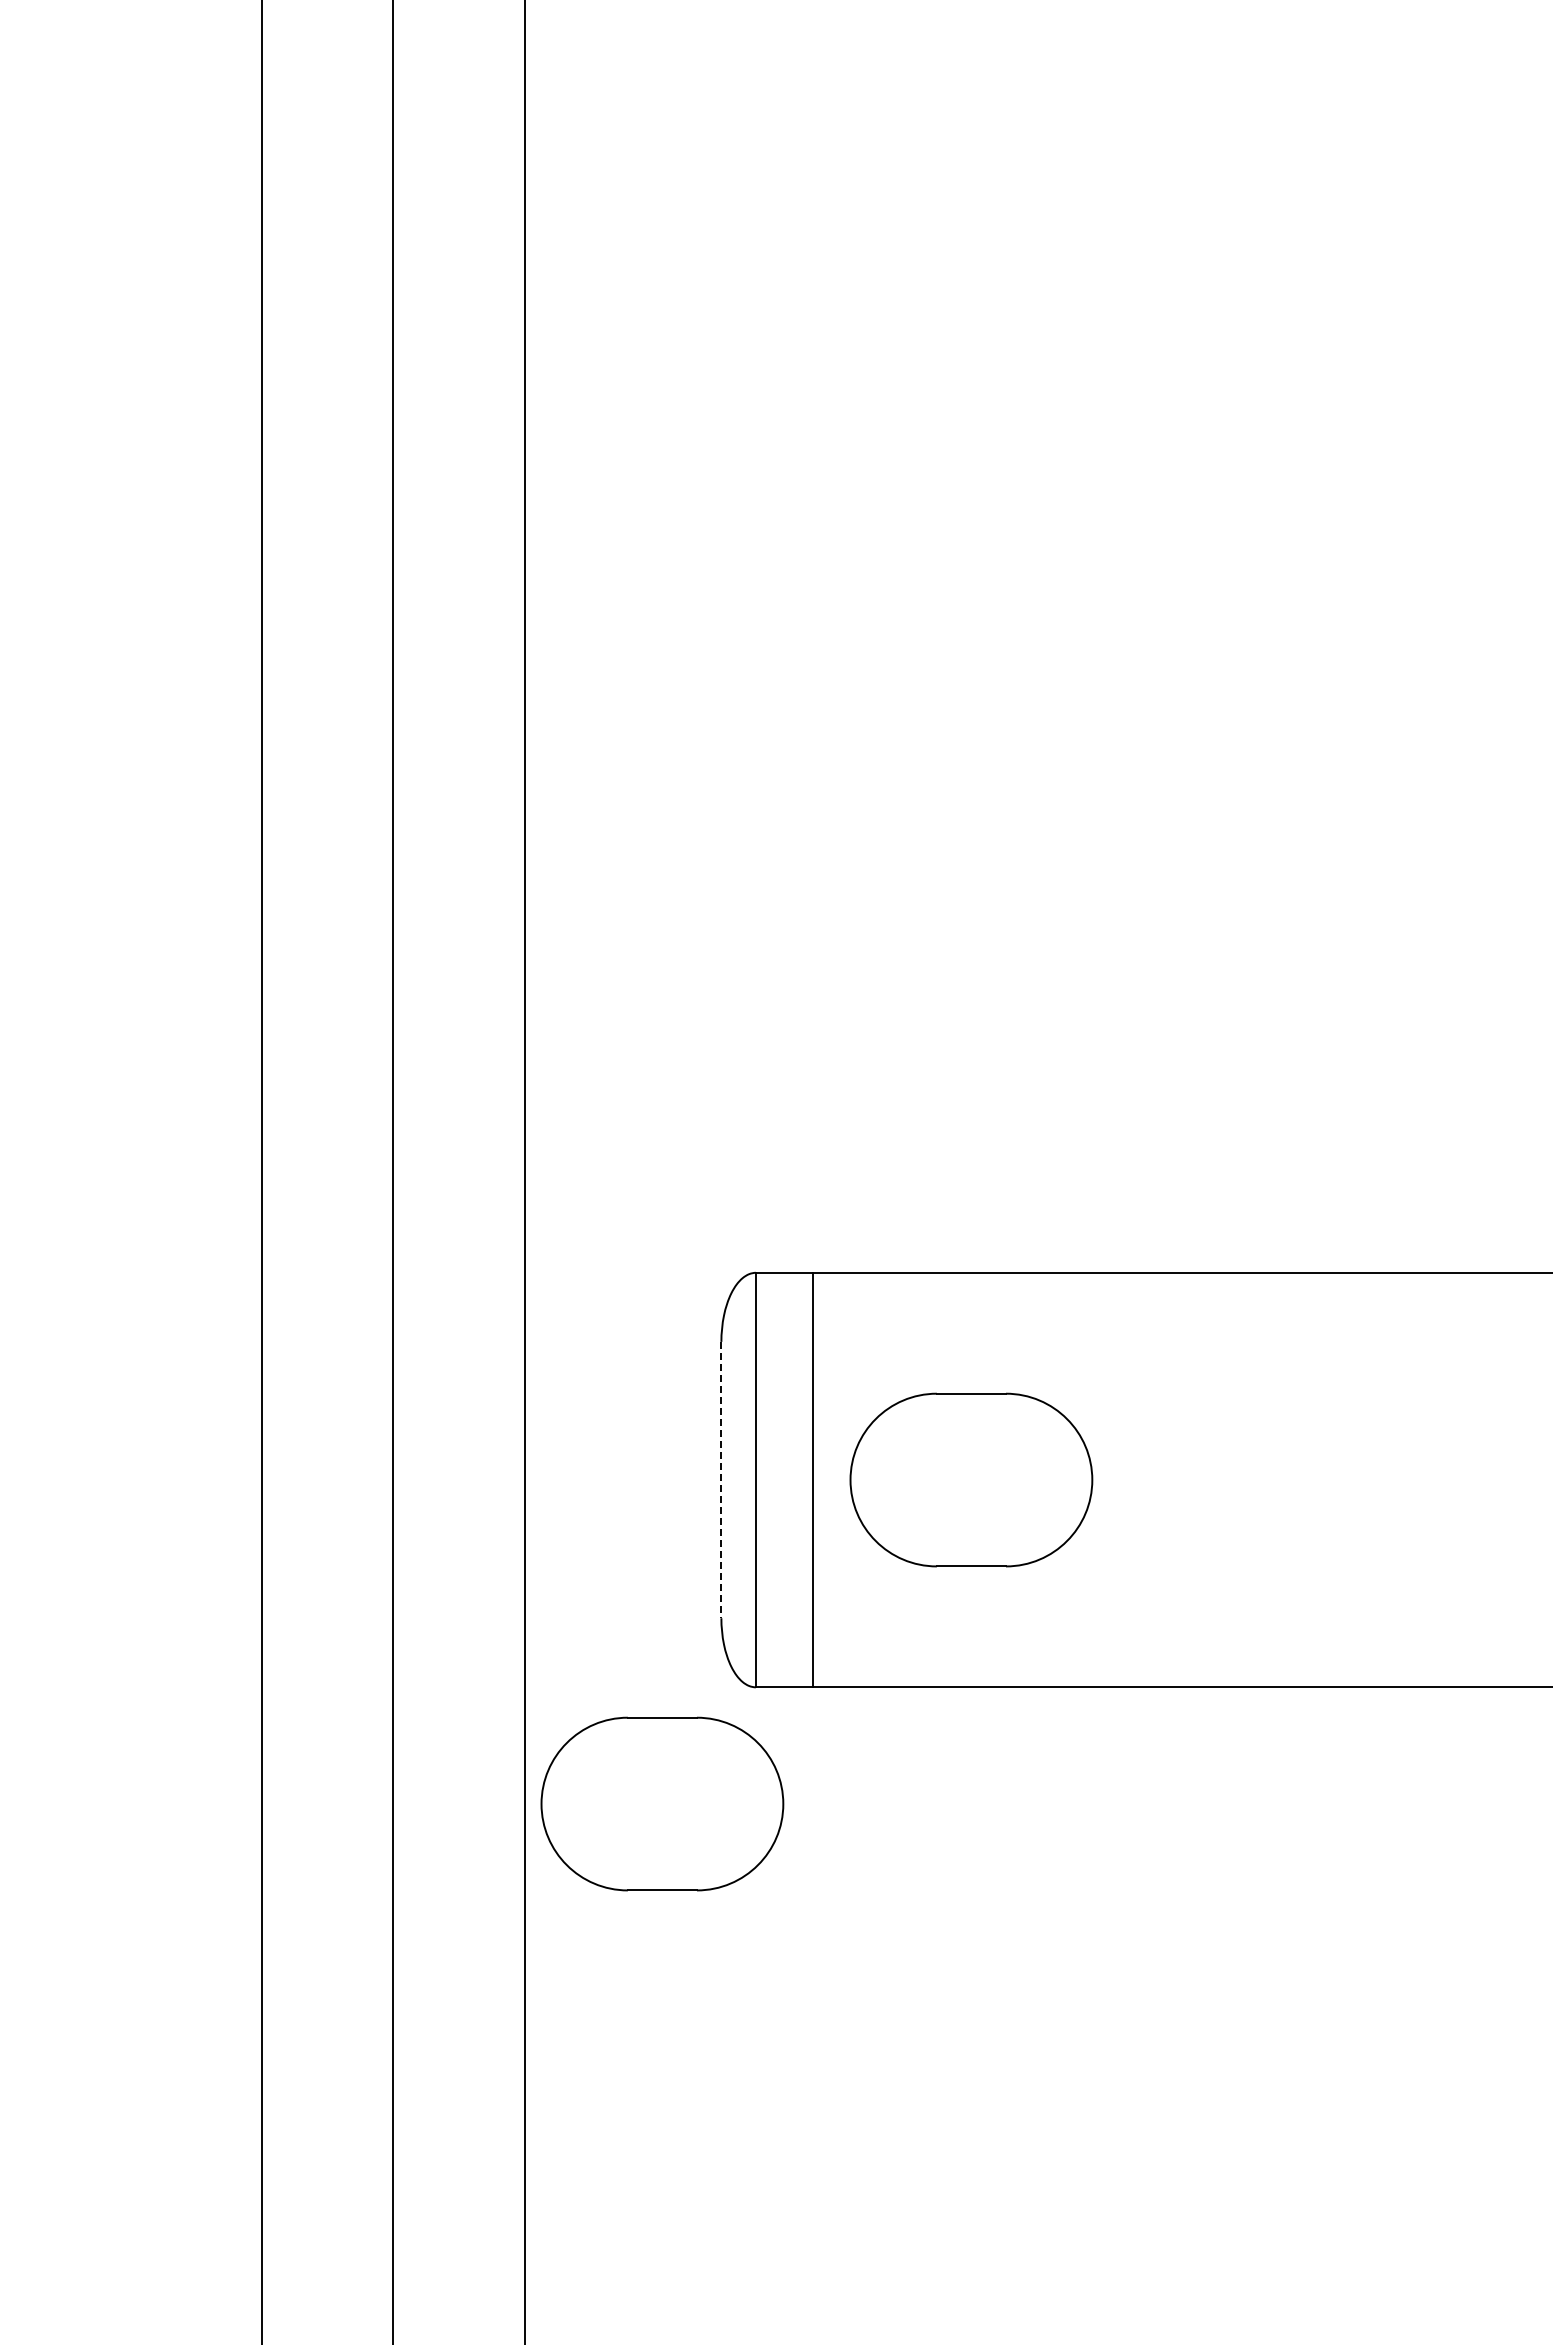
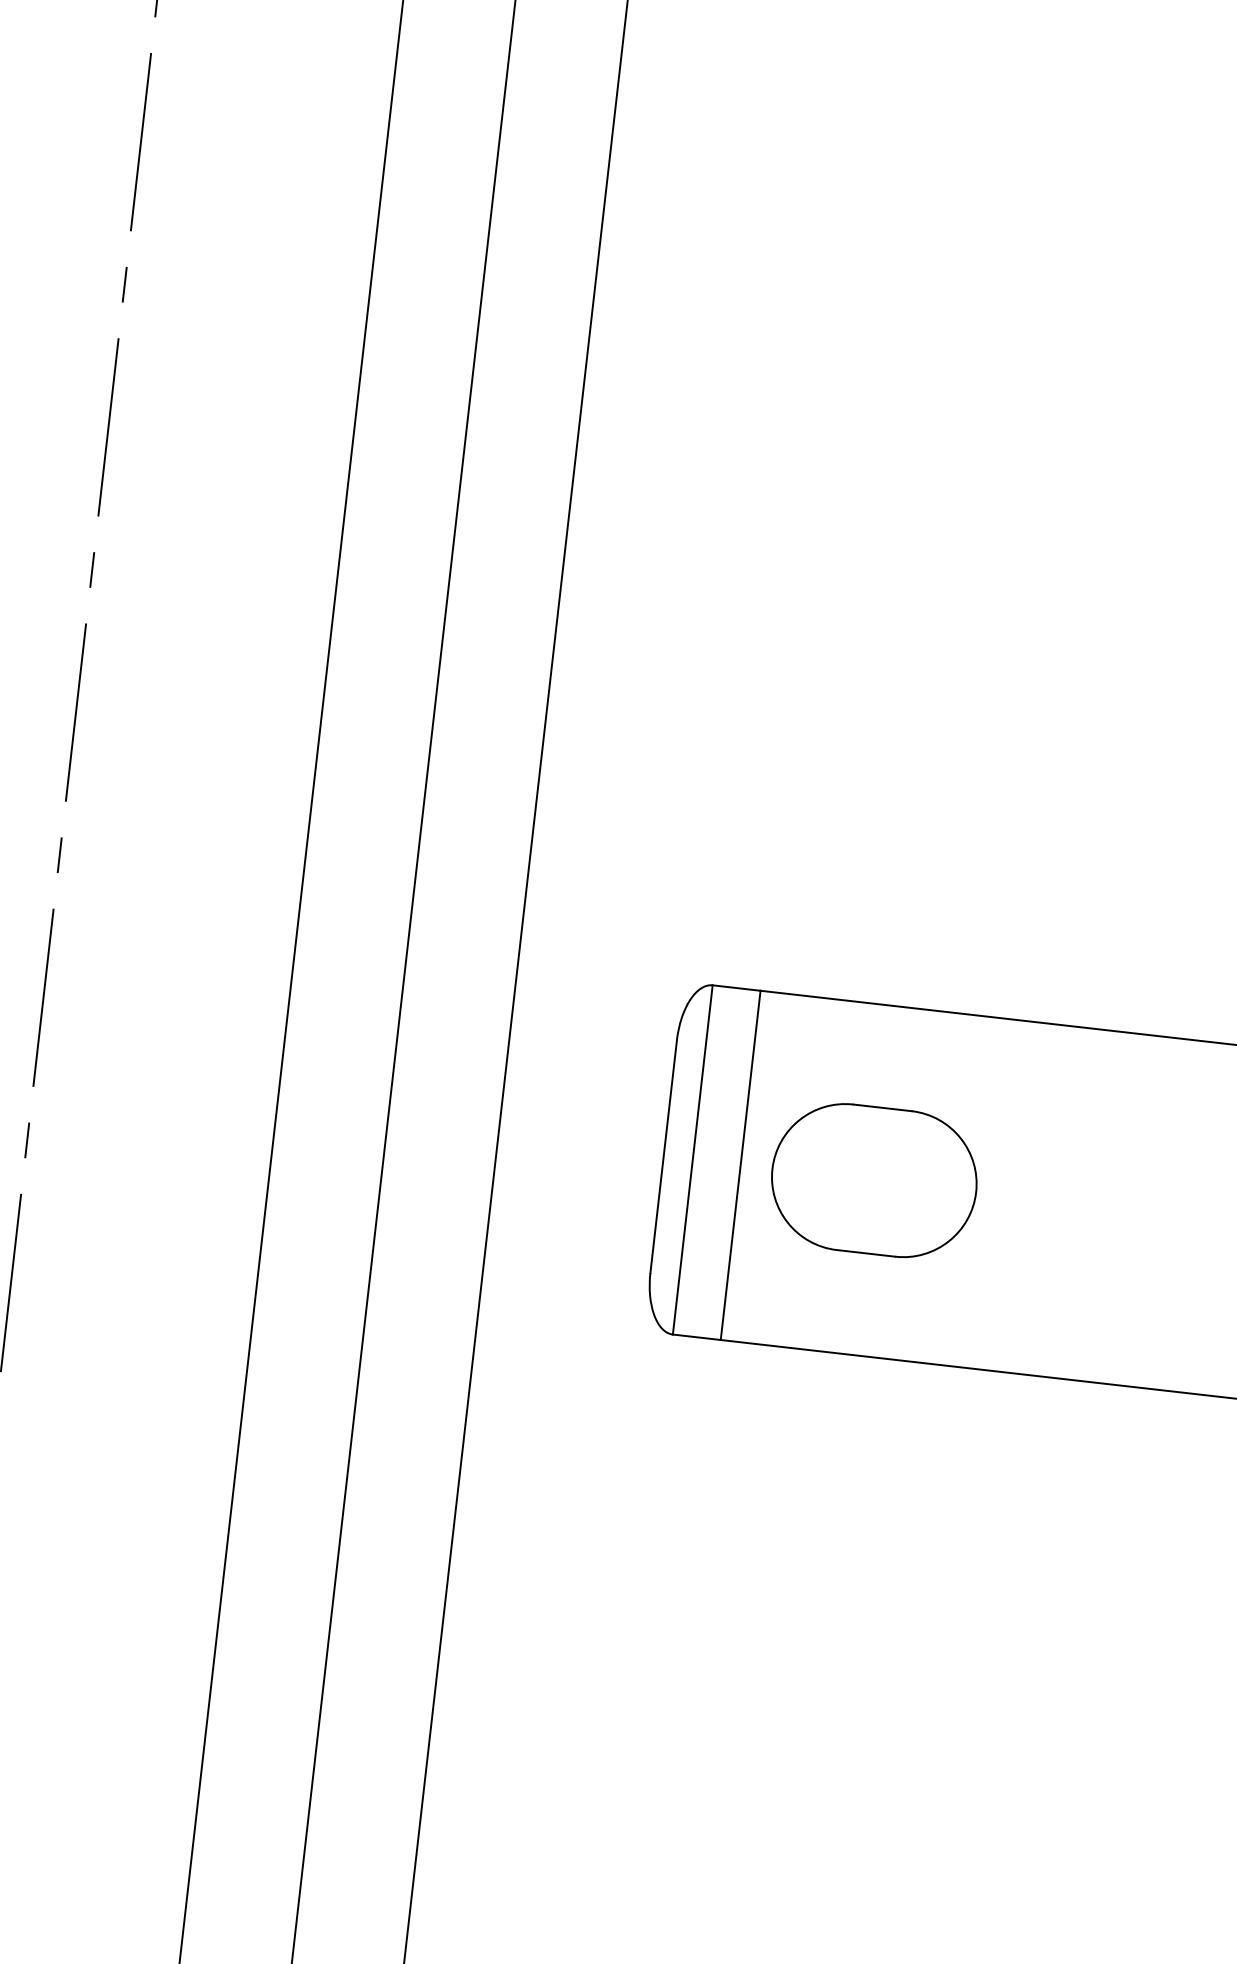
line: (721, 1480) -> (663, 1156), dashed -> solid
part: (662, 1803) -> (583, 1423), removed

